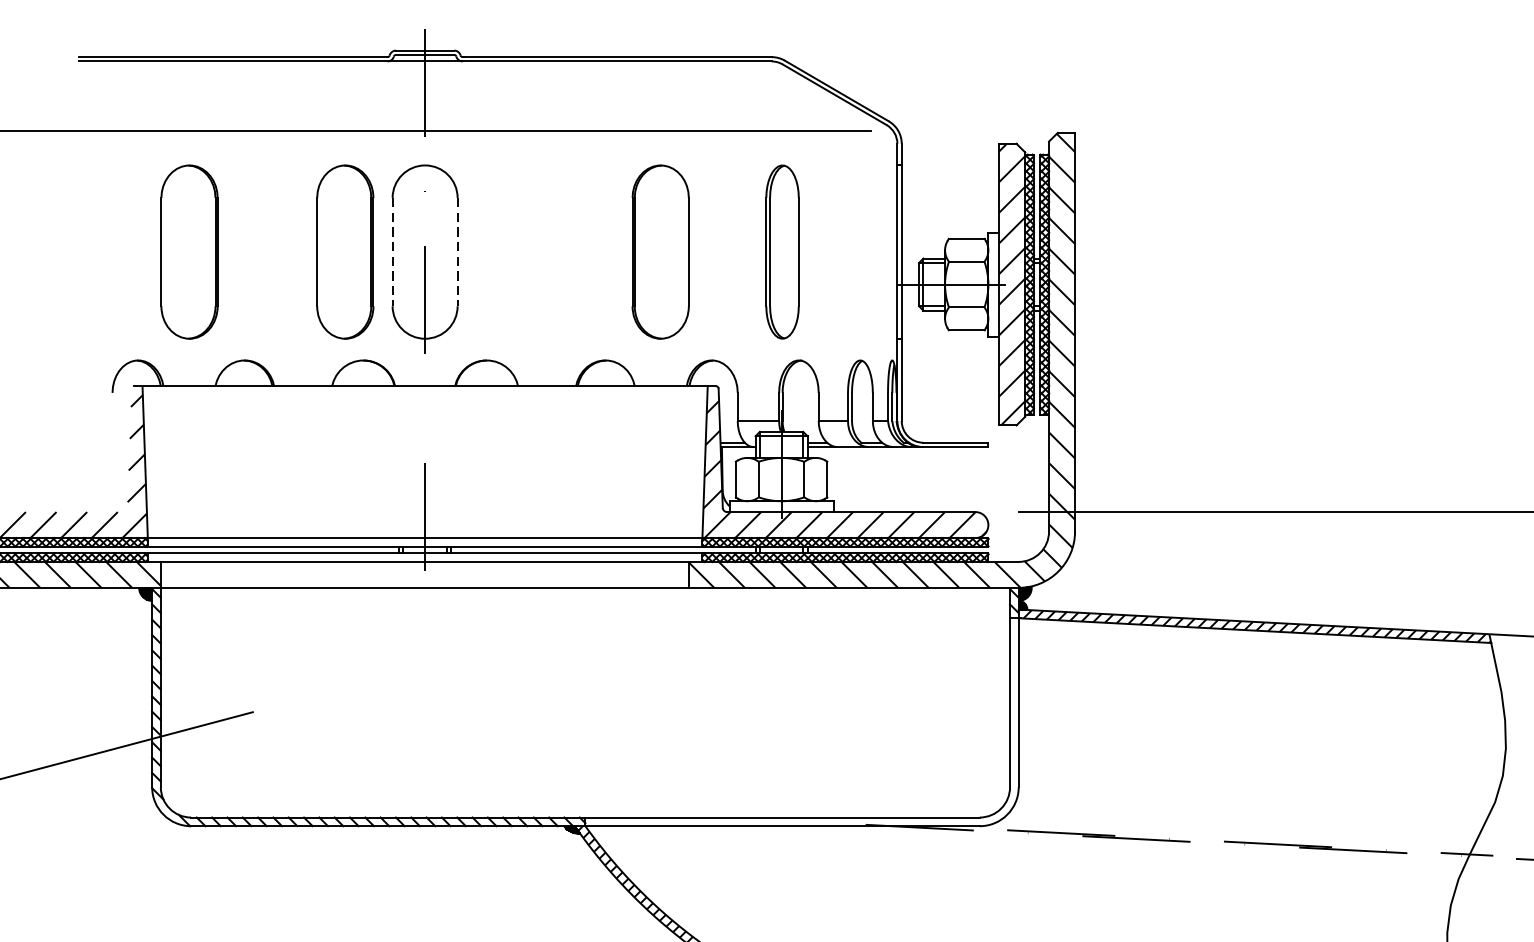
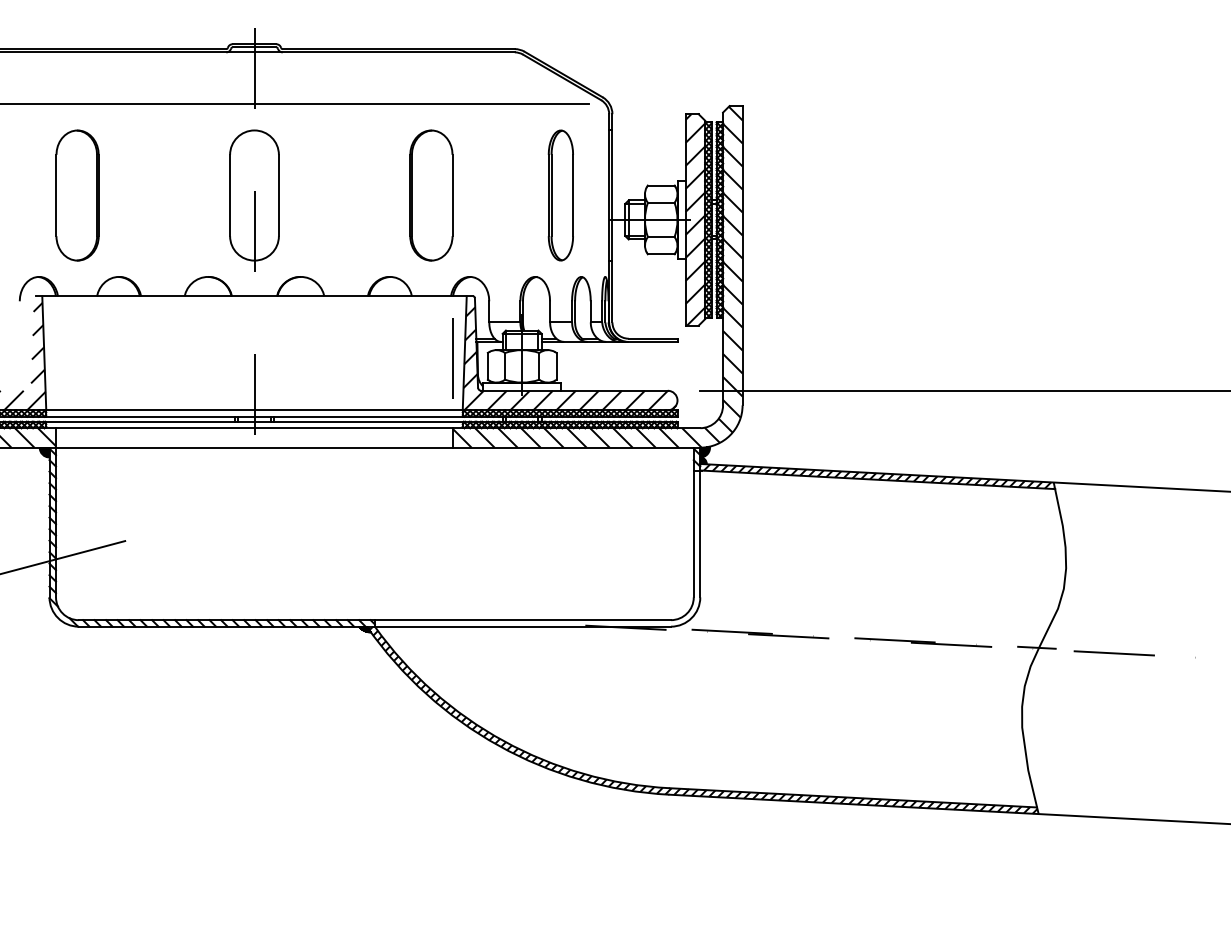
part: (345, 252) -> (194, 195), removed
line: (393, 252) -> (230, 195), dashed -> solid
line: (457, 252) -> (278, 195), dashed -> solid
part: (781, 252) -> (560, 195), moved
line: (690, 475) -> (453, 363), added

